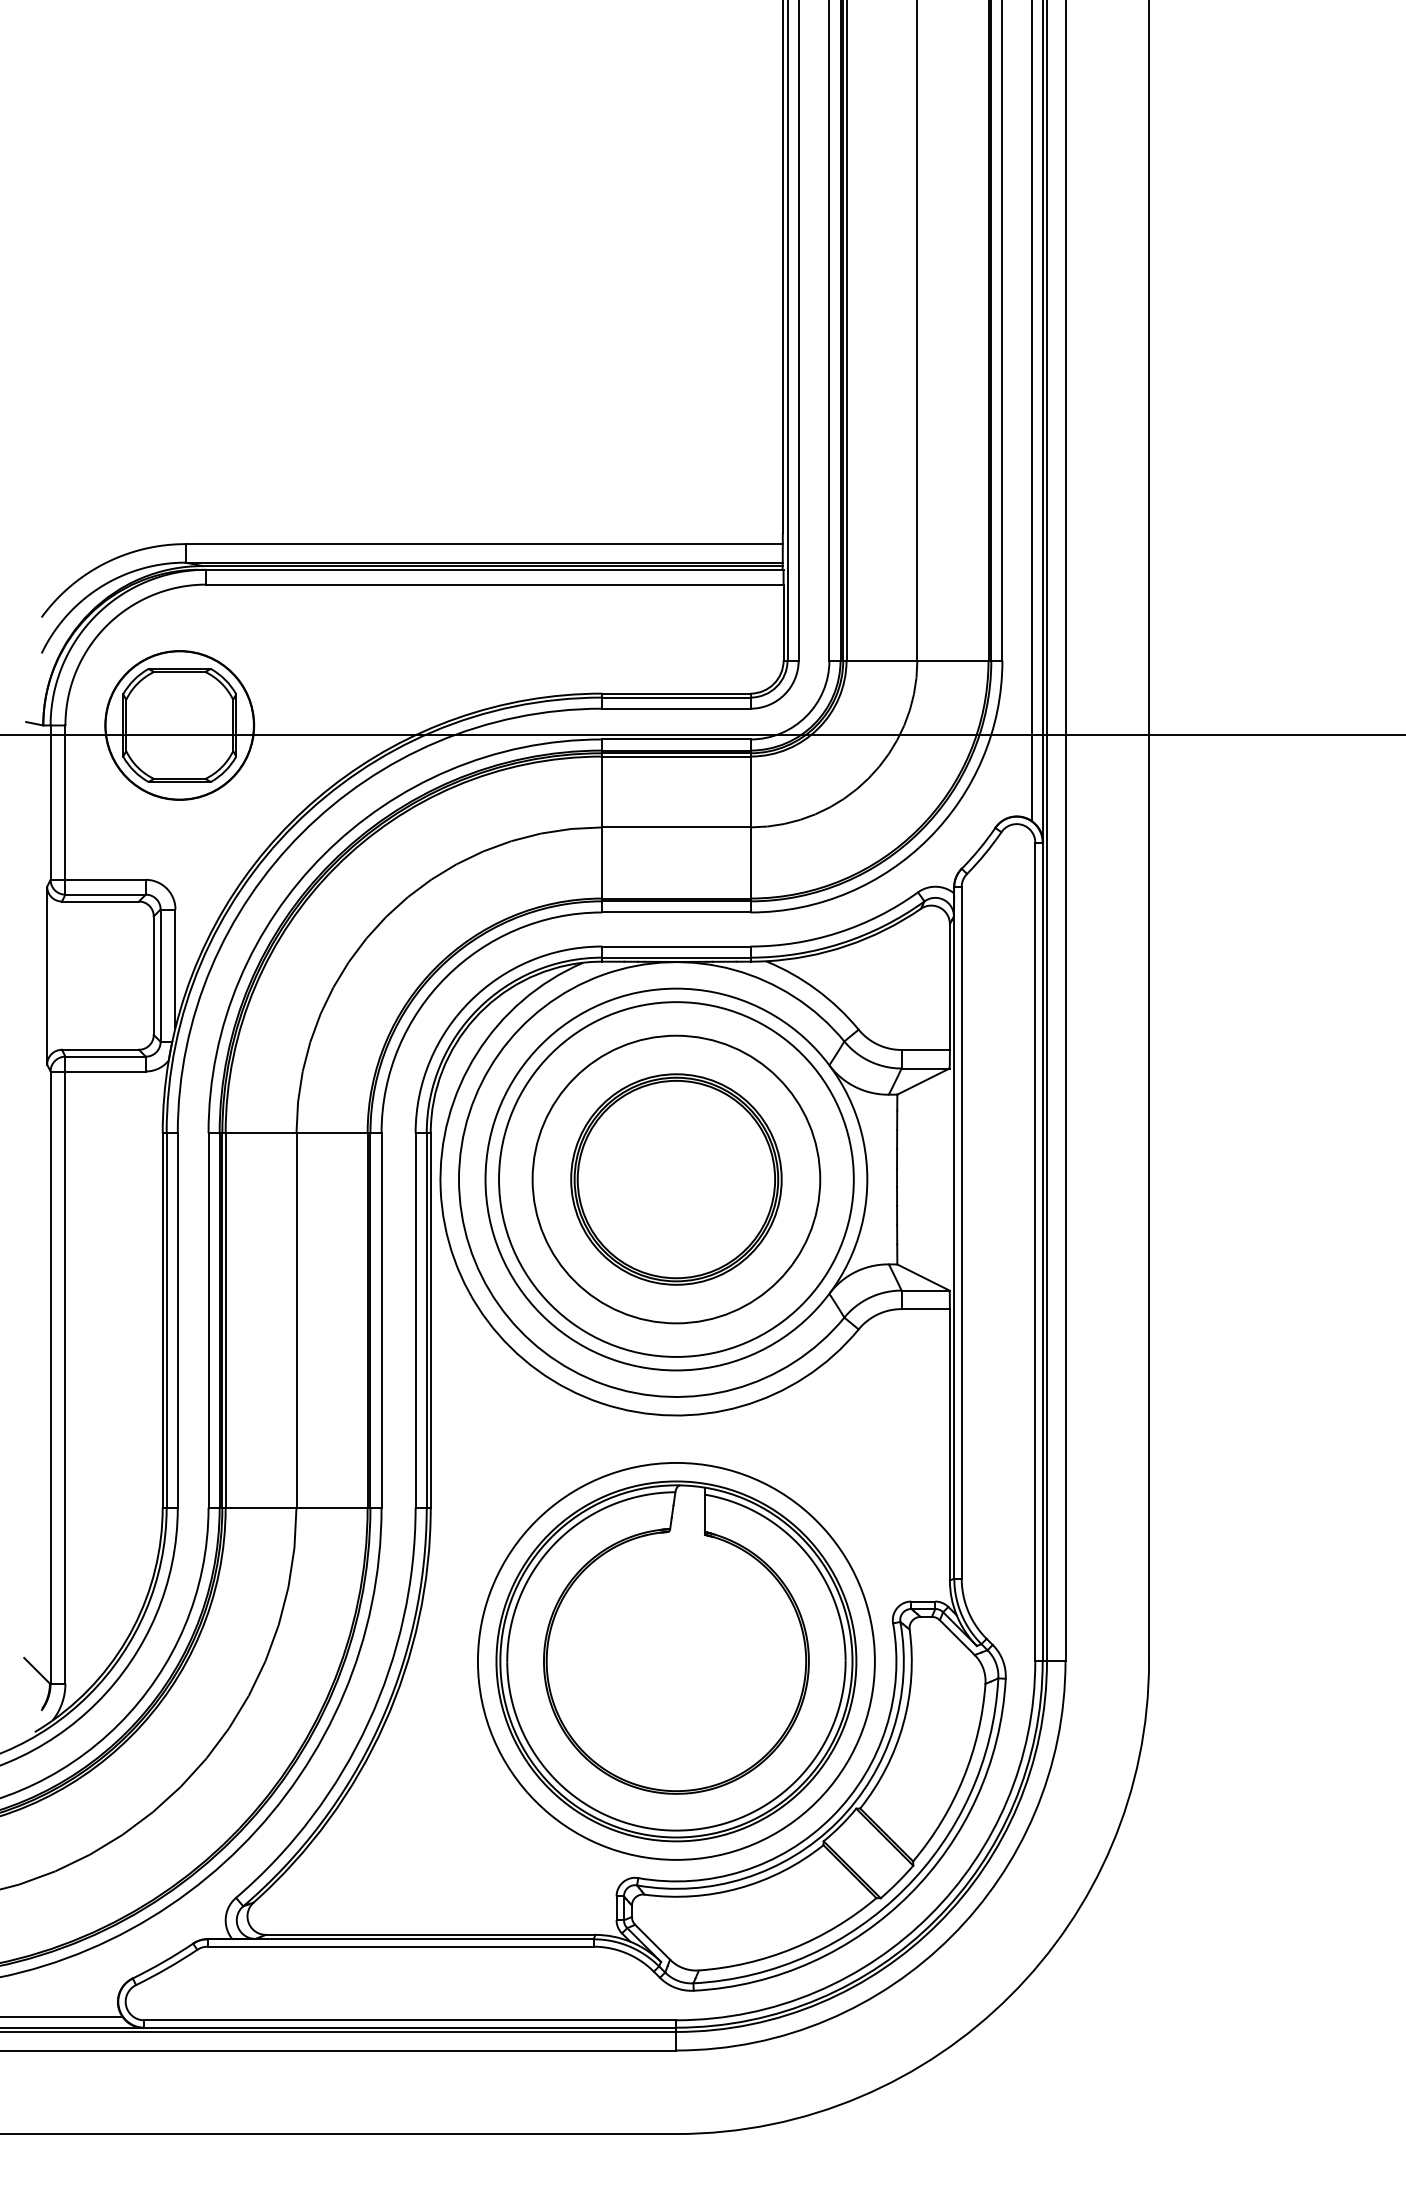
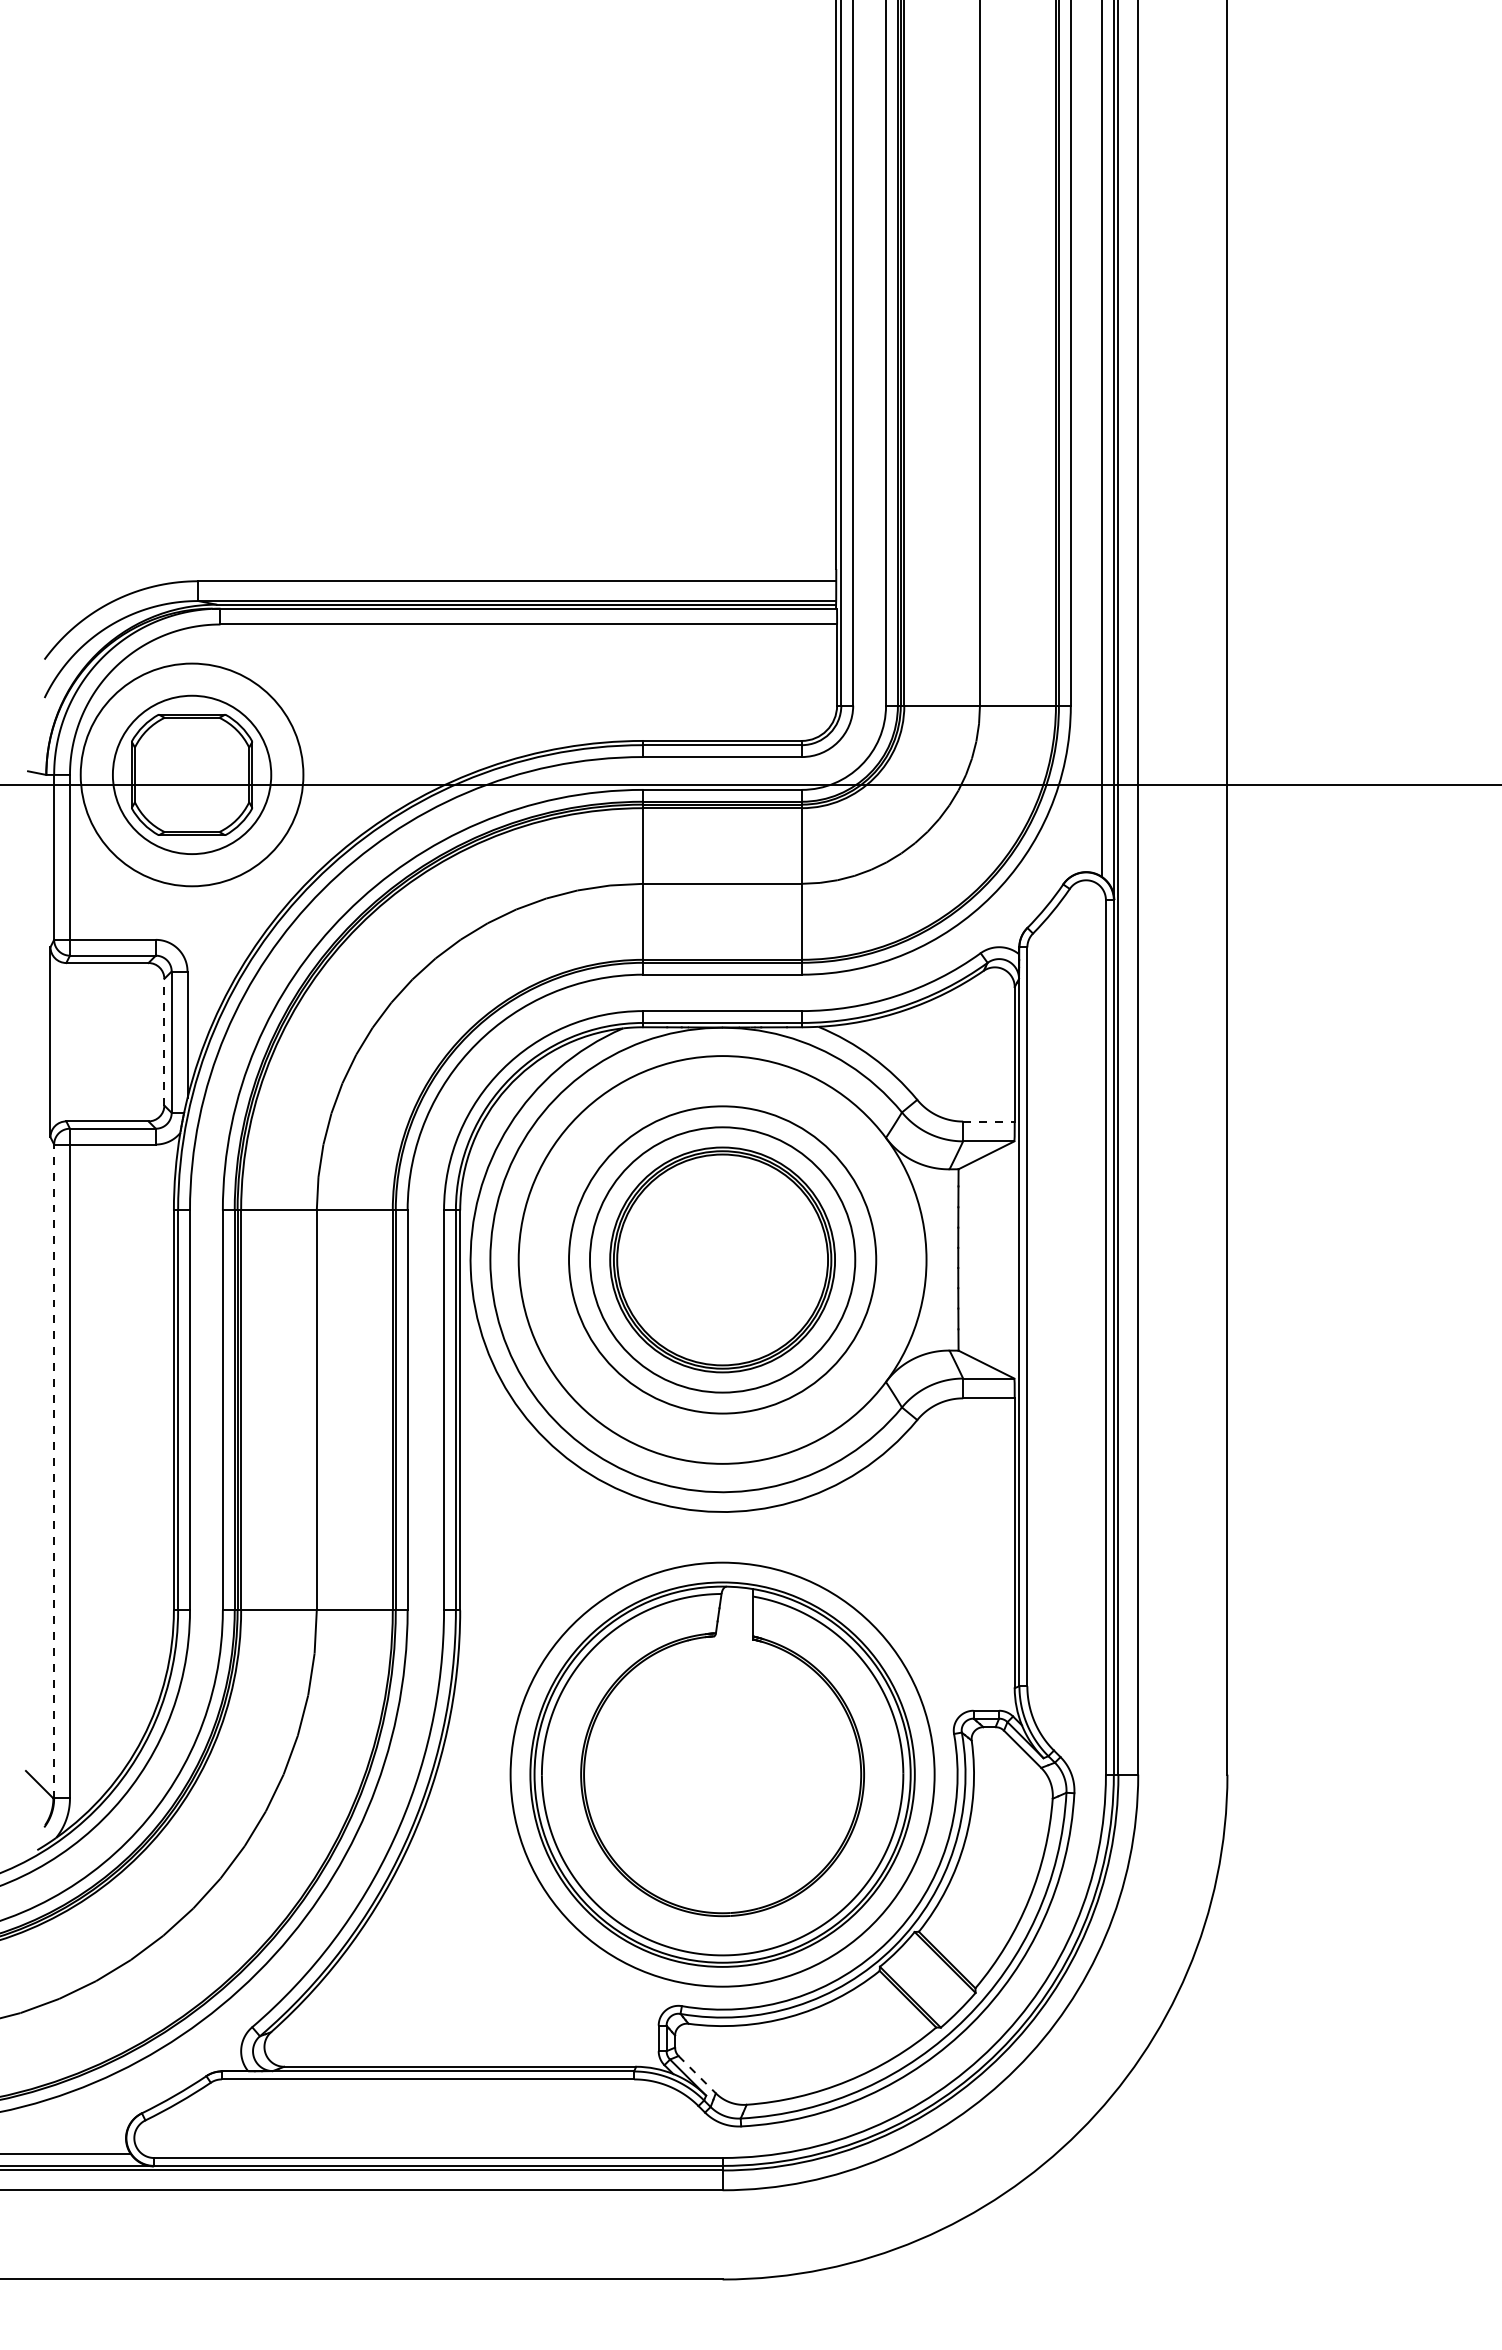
circle: (179, 725) -> (191, 774), size x1.4
line: (153, 975) -> (164, 1041), solid -> dashed
line: (925, 1049) -> (988, 1121), solid -> dashed
circle: (676, 1179) -> (722, 1259), size x0.7
line: (50, 1377) -> (54, 1471), solid -> dashed
line: (652, 1943) -> (697, 2075), solid -> dashed

